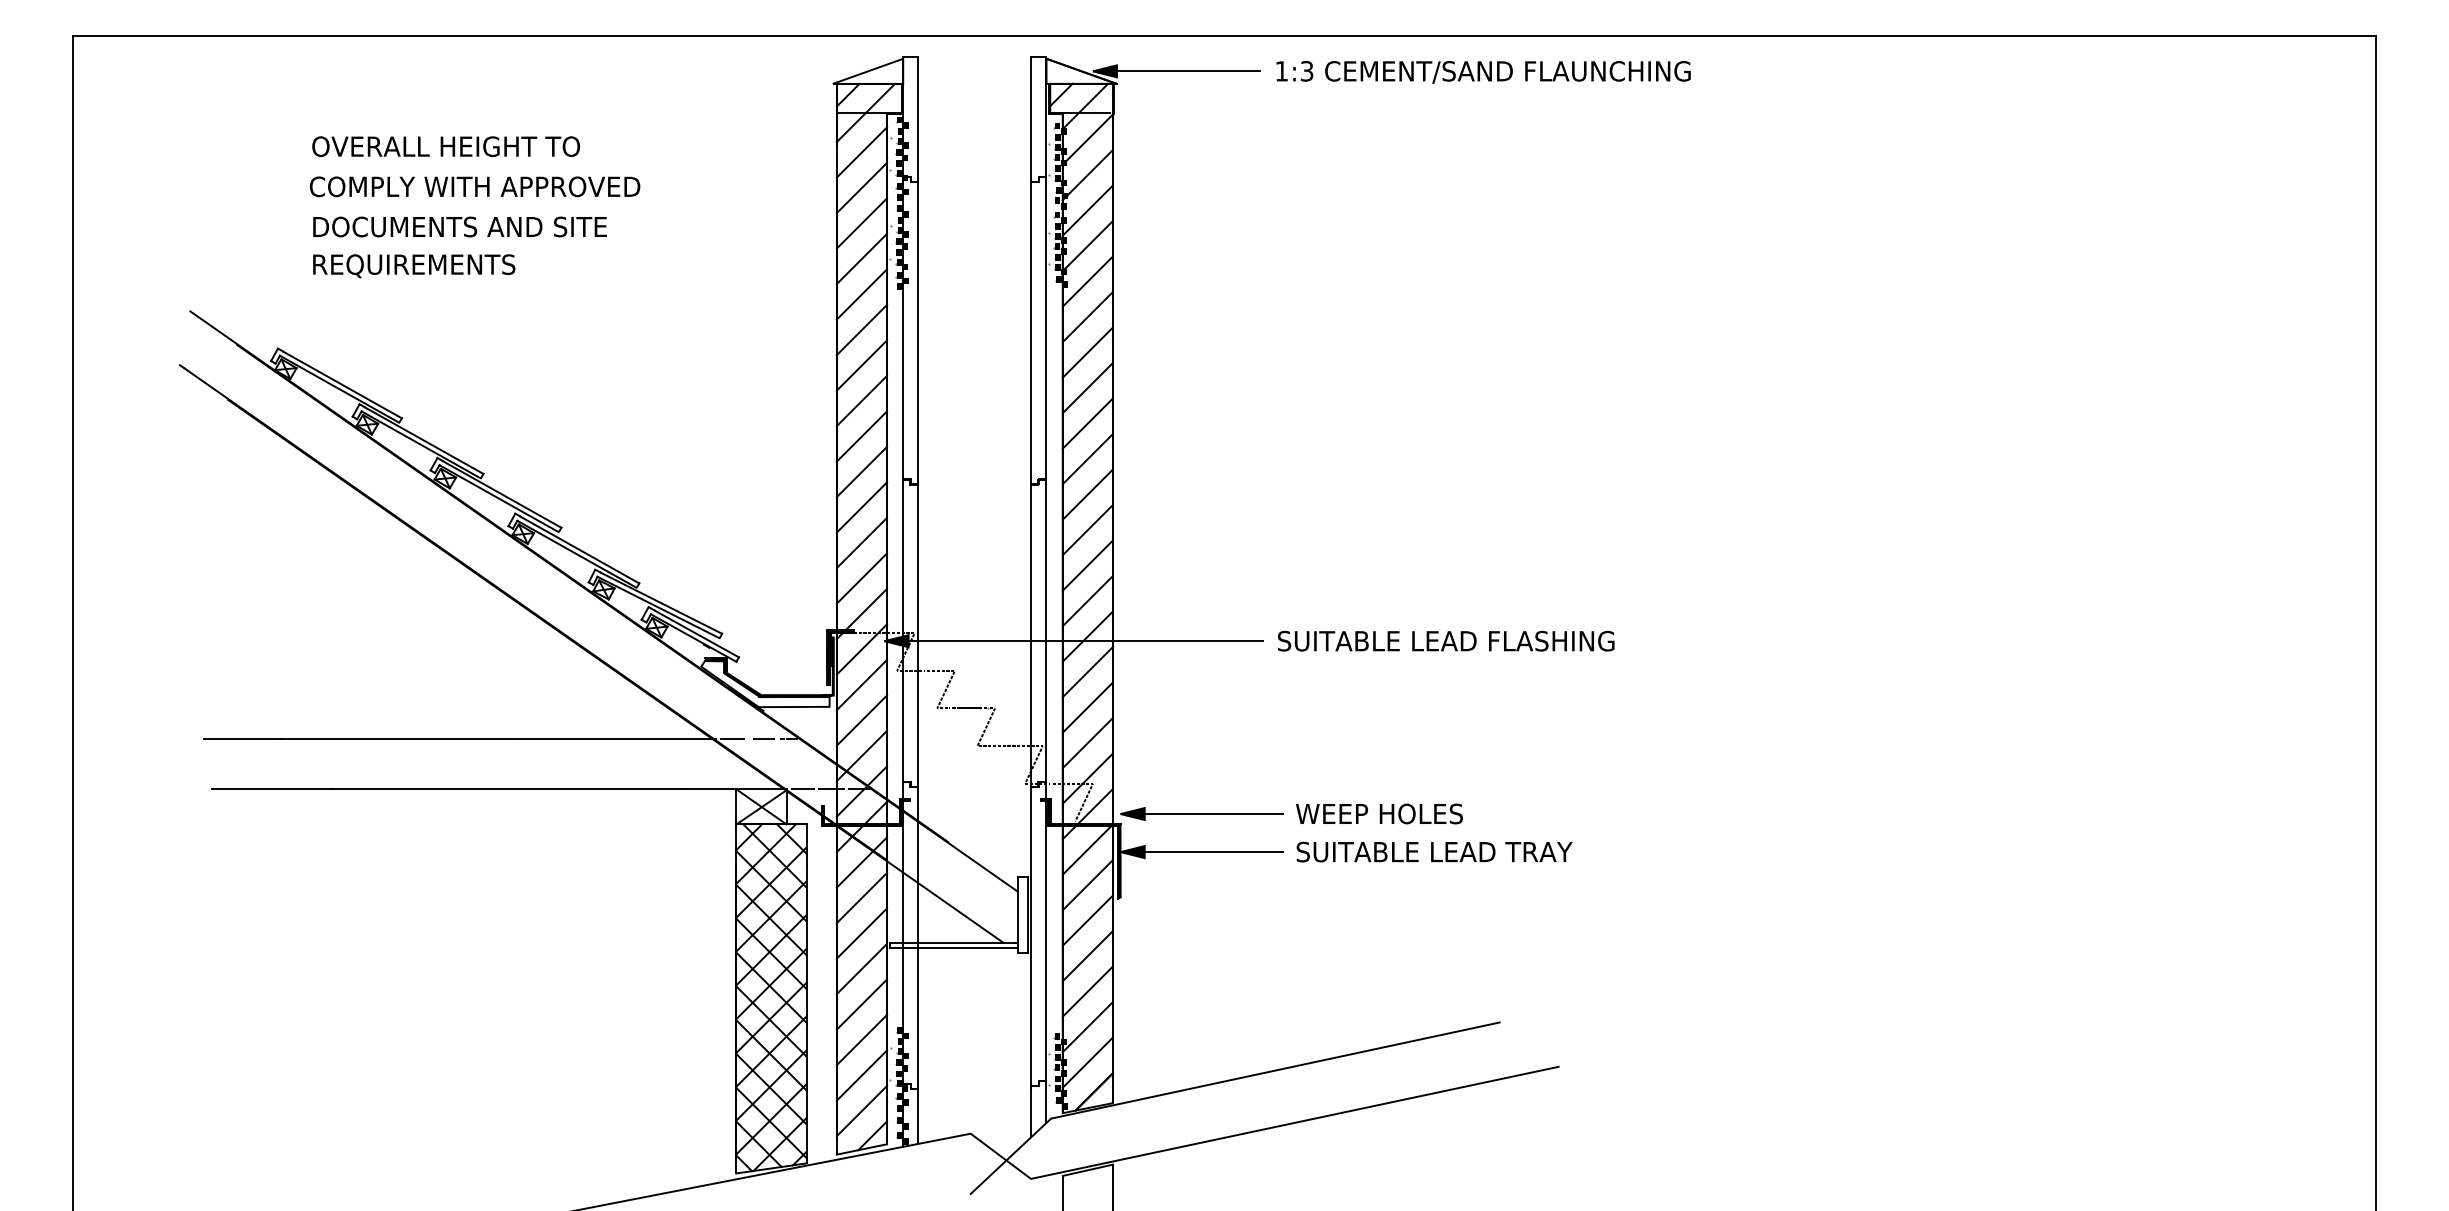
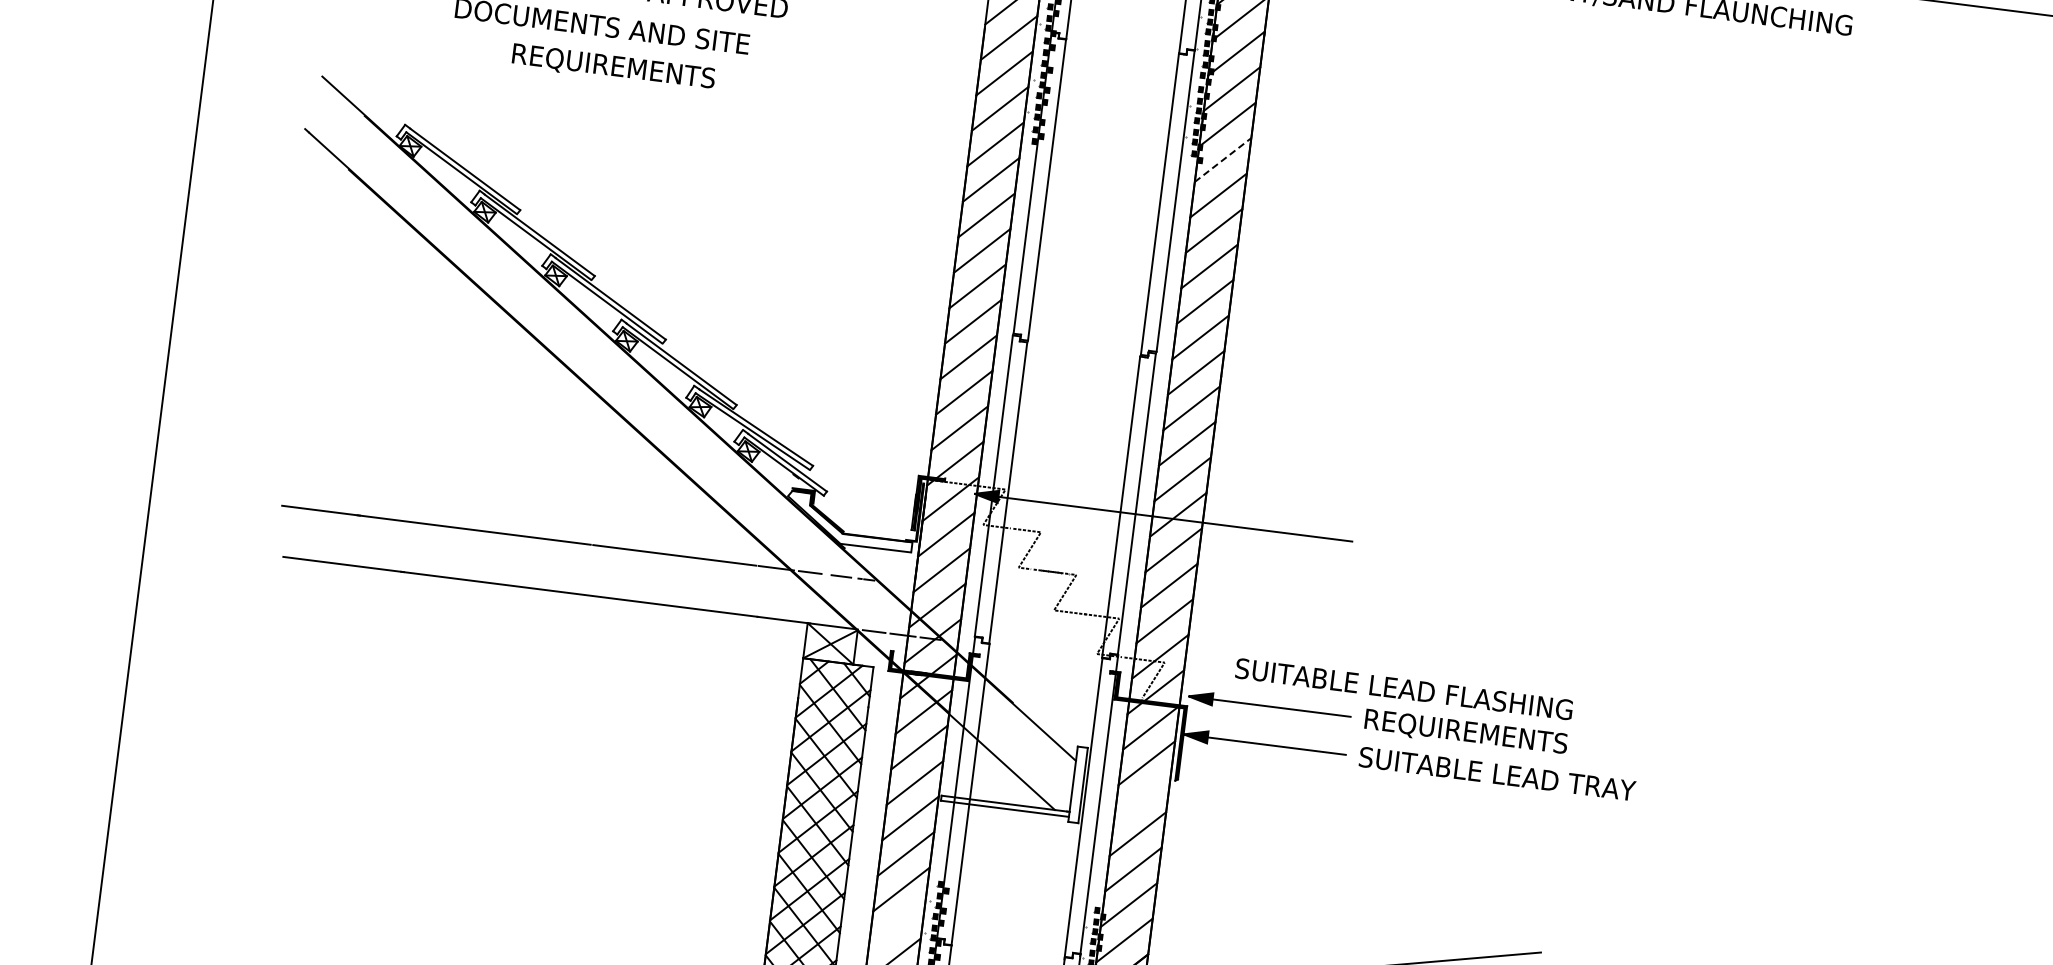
text: (414, 266) -> (613, 67), moved
line: (1087, 281) -> (1222, 159), solid -> dashed
text: (1446, 640) -> (1404, 688), moved
fill: (792, 695) -> (875, 536), removed
text: (1397, 815) -> (1465, 732), WEEP HOLES -> REQUIREMENTS
line: (1087, 920) -> (1141, 798), removed
line: (861, 1075) -> (896, 924), removed

